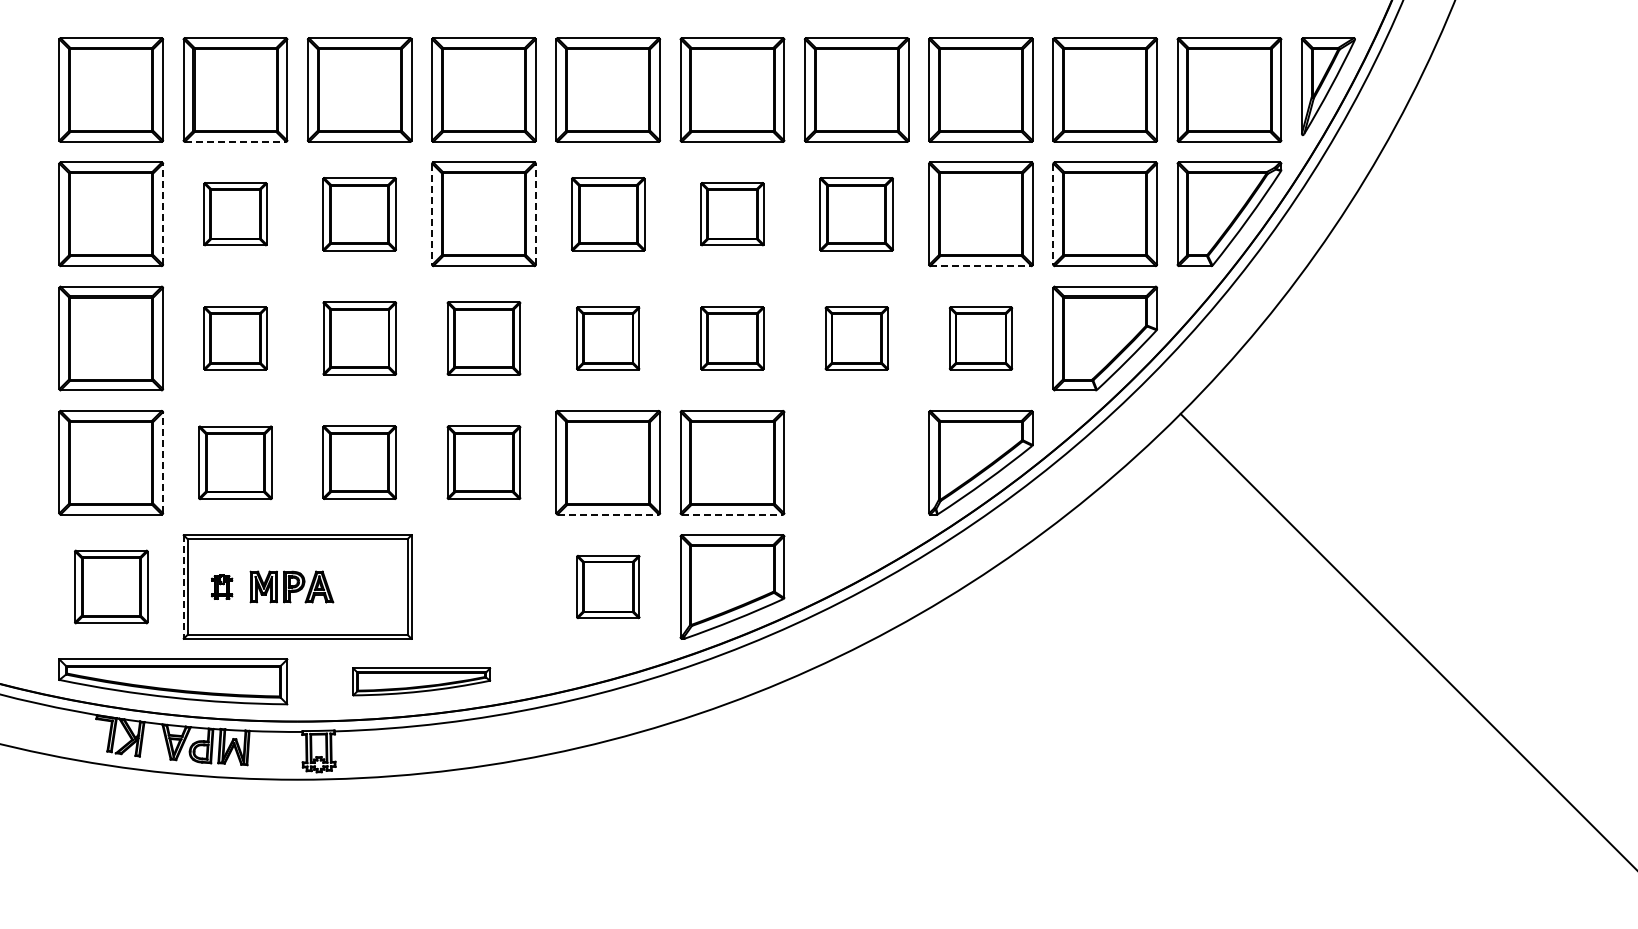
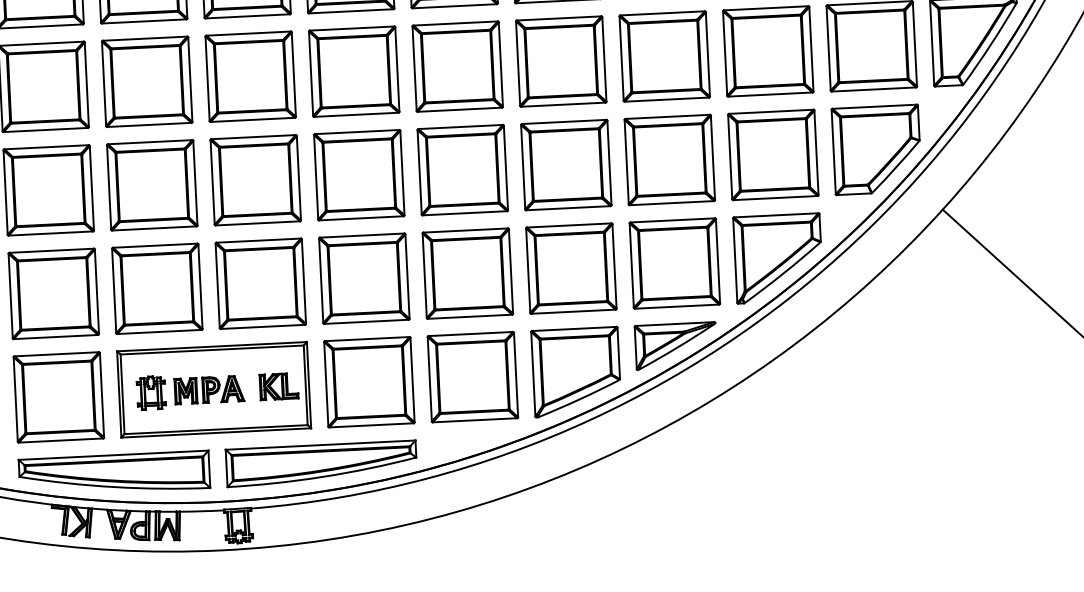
line: (235, 141) -> (144, 21), dashed -> solid
part: (235, 213) -> (147, 81), size x1.67
part: (732, 213) -> (561, 60), size x1.67
line: (163, 214) -> (87, 84), dashed -> solid
part: (359, 214) -> (250, 76), size x1.43
line: (432, 214) -> (311, 73), dashed -> solid
line: (535, 214) -> (397, 69), dashed -> solid
part: (608, 214) -> (457, 66), size x1.43
part: (856, 214) -> (664, 56), size x1.43
line: (1053, 214) -> (828, 48), dashed -> solid
line: (980, 266) -> (769, 94), dashed -> solid
part: (235, 338) -> (152, 185), size x1.67
part: (359, 338) -> (255, 180), size x1.43
part: (483, 338) -> (358, 175), size x1.43
part: (607, 338) -> (462, 170), size x1.67
part: (732, 338) -> (566, 165), size x1.67
part: (856, 338) -> (669, 160), size x1.67
part: (980, 338) -> (772, 154), size x1.67
line: (163, 462) -> (97, 291), dashed -> solid
part: (235, 462) -> (157, 288), size x1.43
part: (359, 462) -> (260, 283), size x1.43
part: (483, 462) -> (363, 278), size x1.43
part: (856, 462) -> (674, 263), added
line: (608, 514) -> (470, 316), dashed -> solid
line: (732, 514) -> (573, 311), dashed -> solid
part: (852, 561) -> (675, 345), added
part: (111, 586) -> (59, 396), size x1.43
part: (221, 586) -> (150, 392), size x1.67
part: (375, 586) -> (279, 386), added
part: (483, 586) -> (368, 381), added
part: (608, 586) -> (473, 376), size x1.67
line: (183, 587) -> (119, 394), dashed -> solid
part: (421, 681) -> (321, 463), size x1.67

